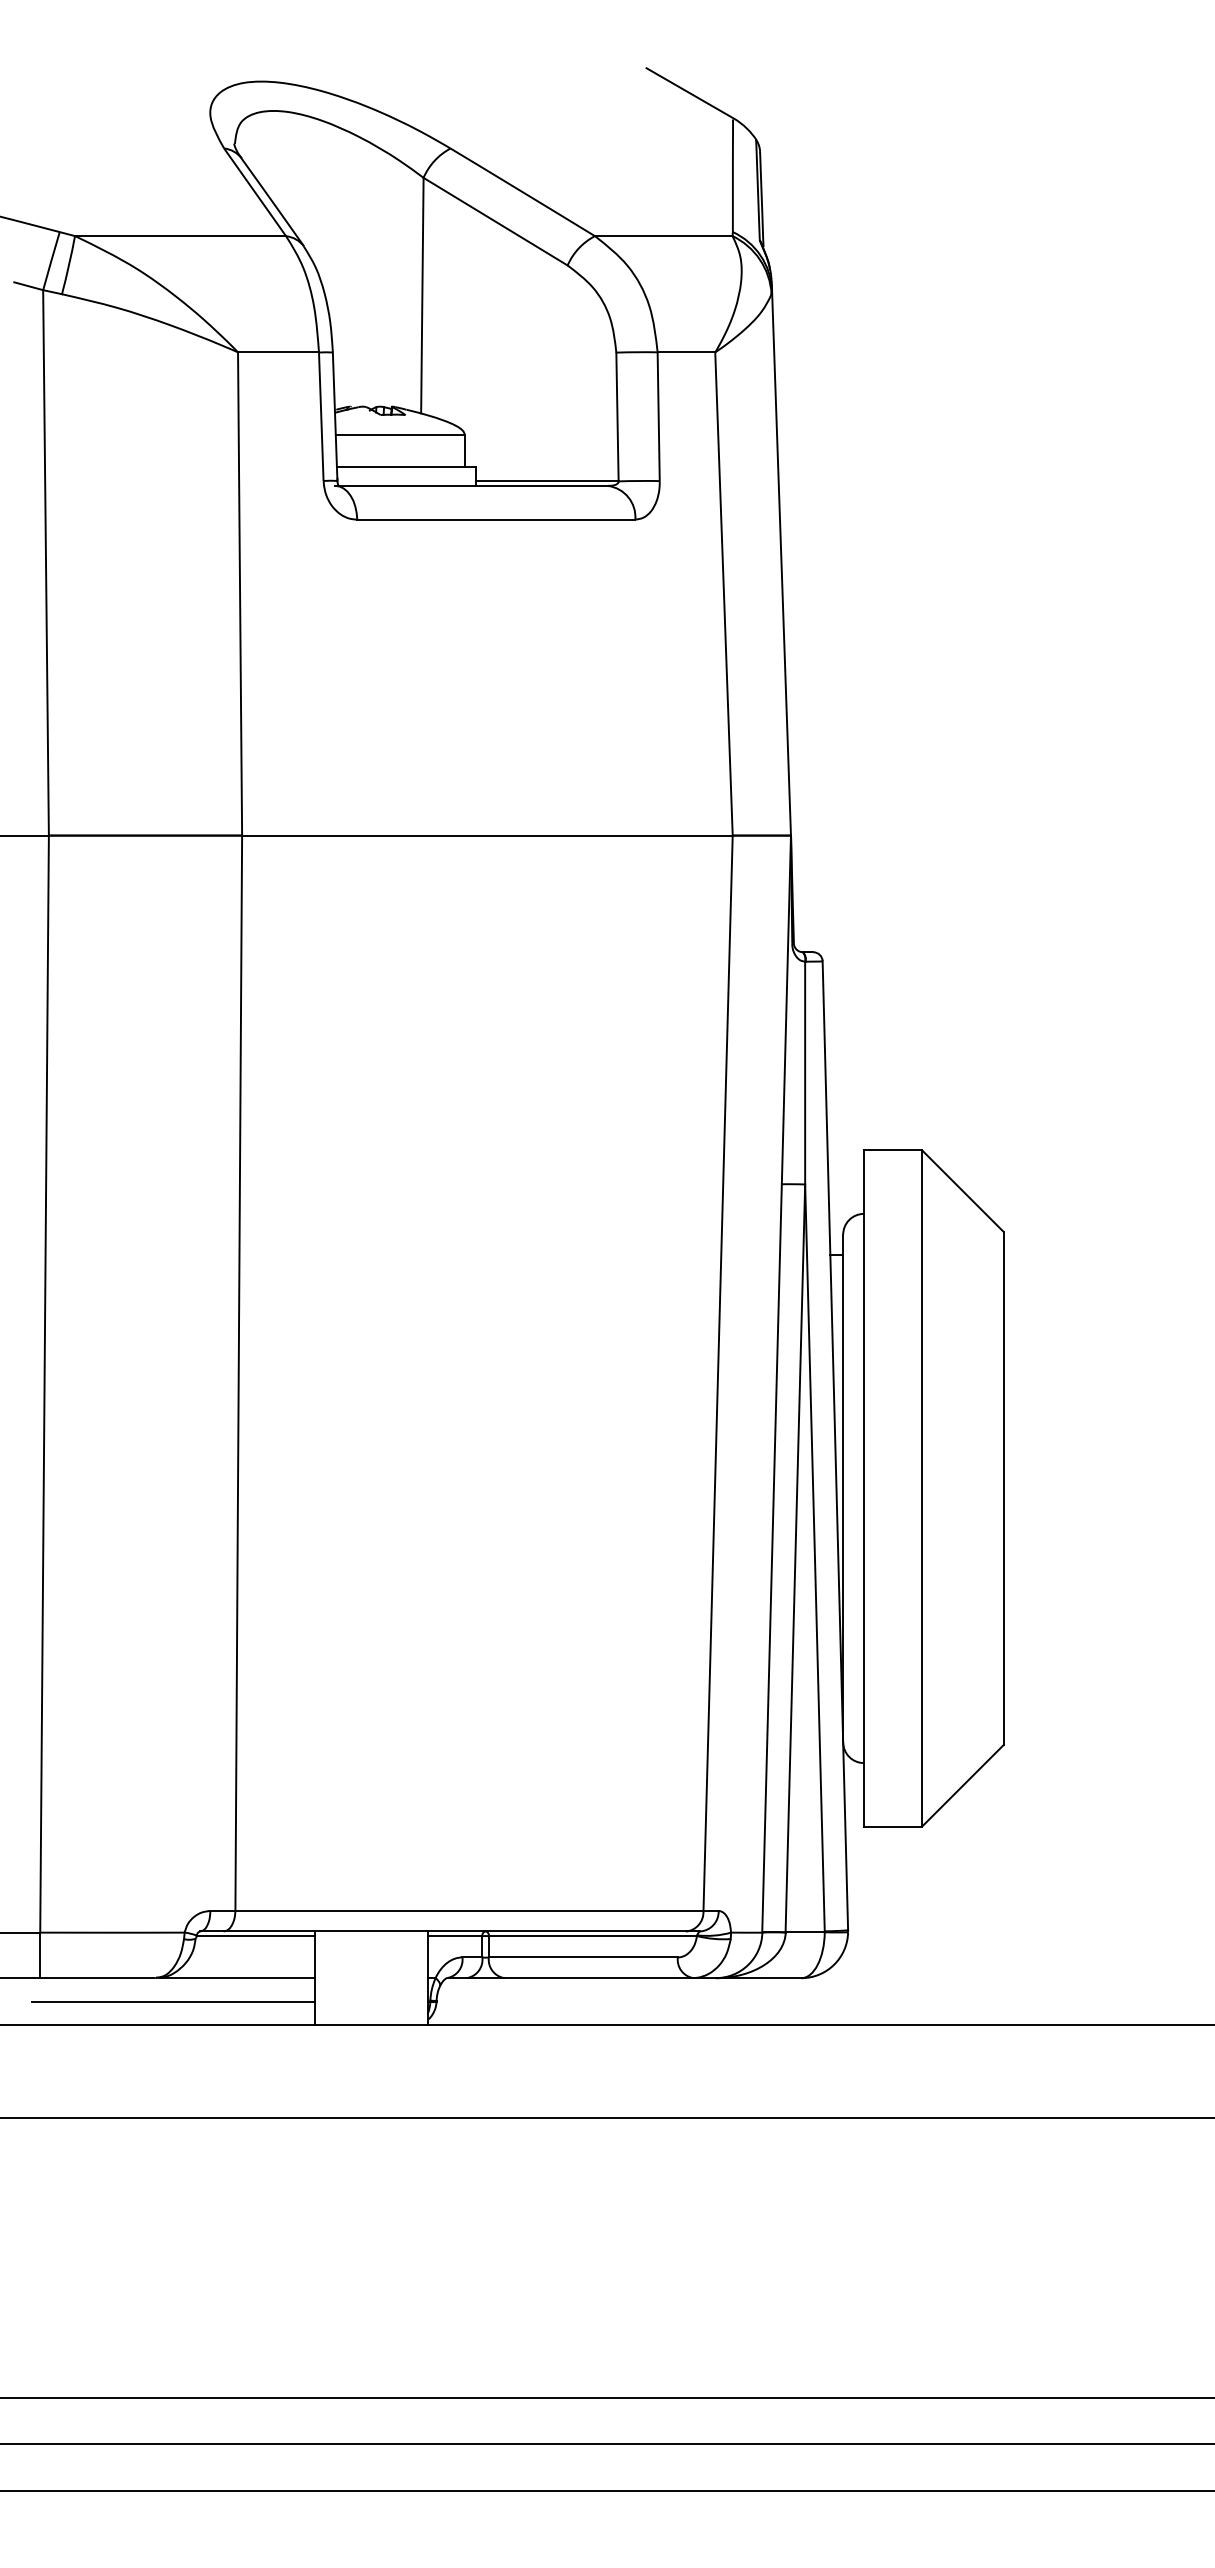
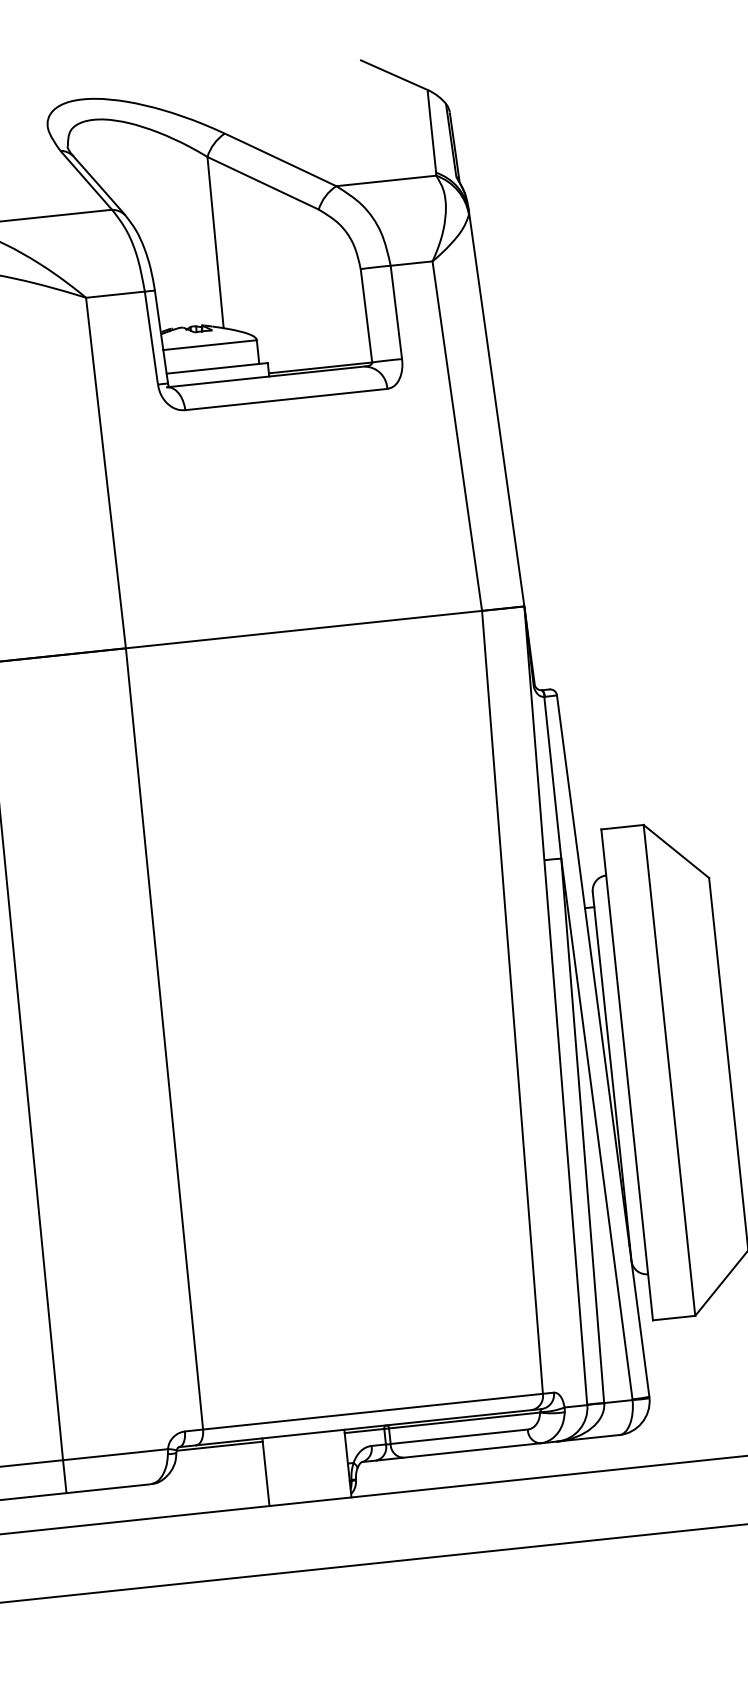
line: (236, 1978) -> (209, 1478), removed
line: (173, 2002) -> (165, 1500), removed

